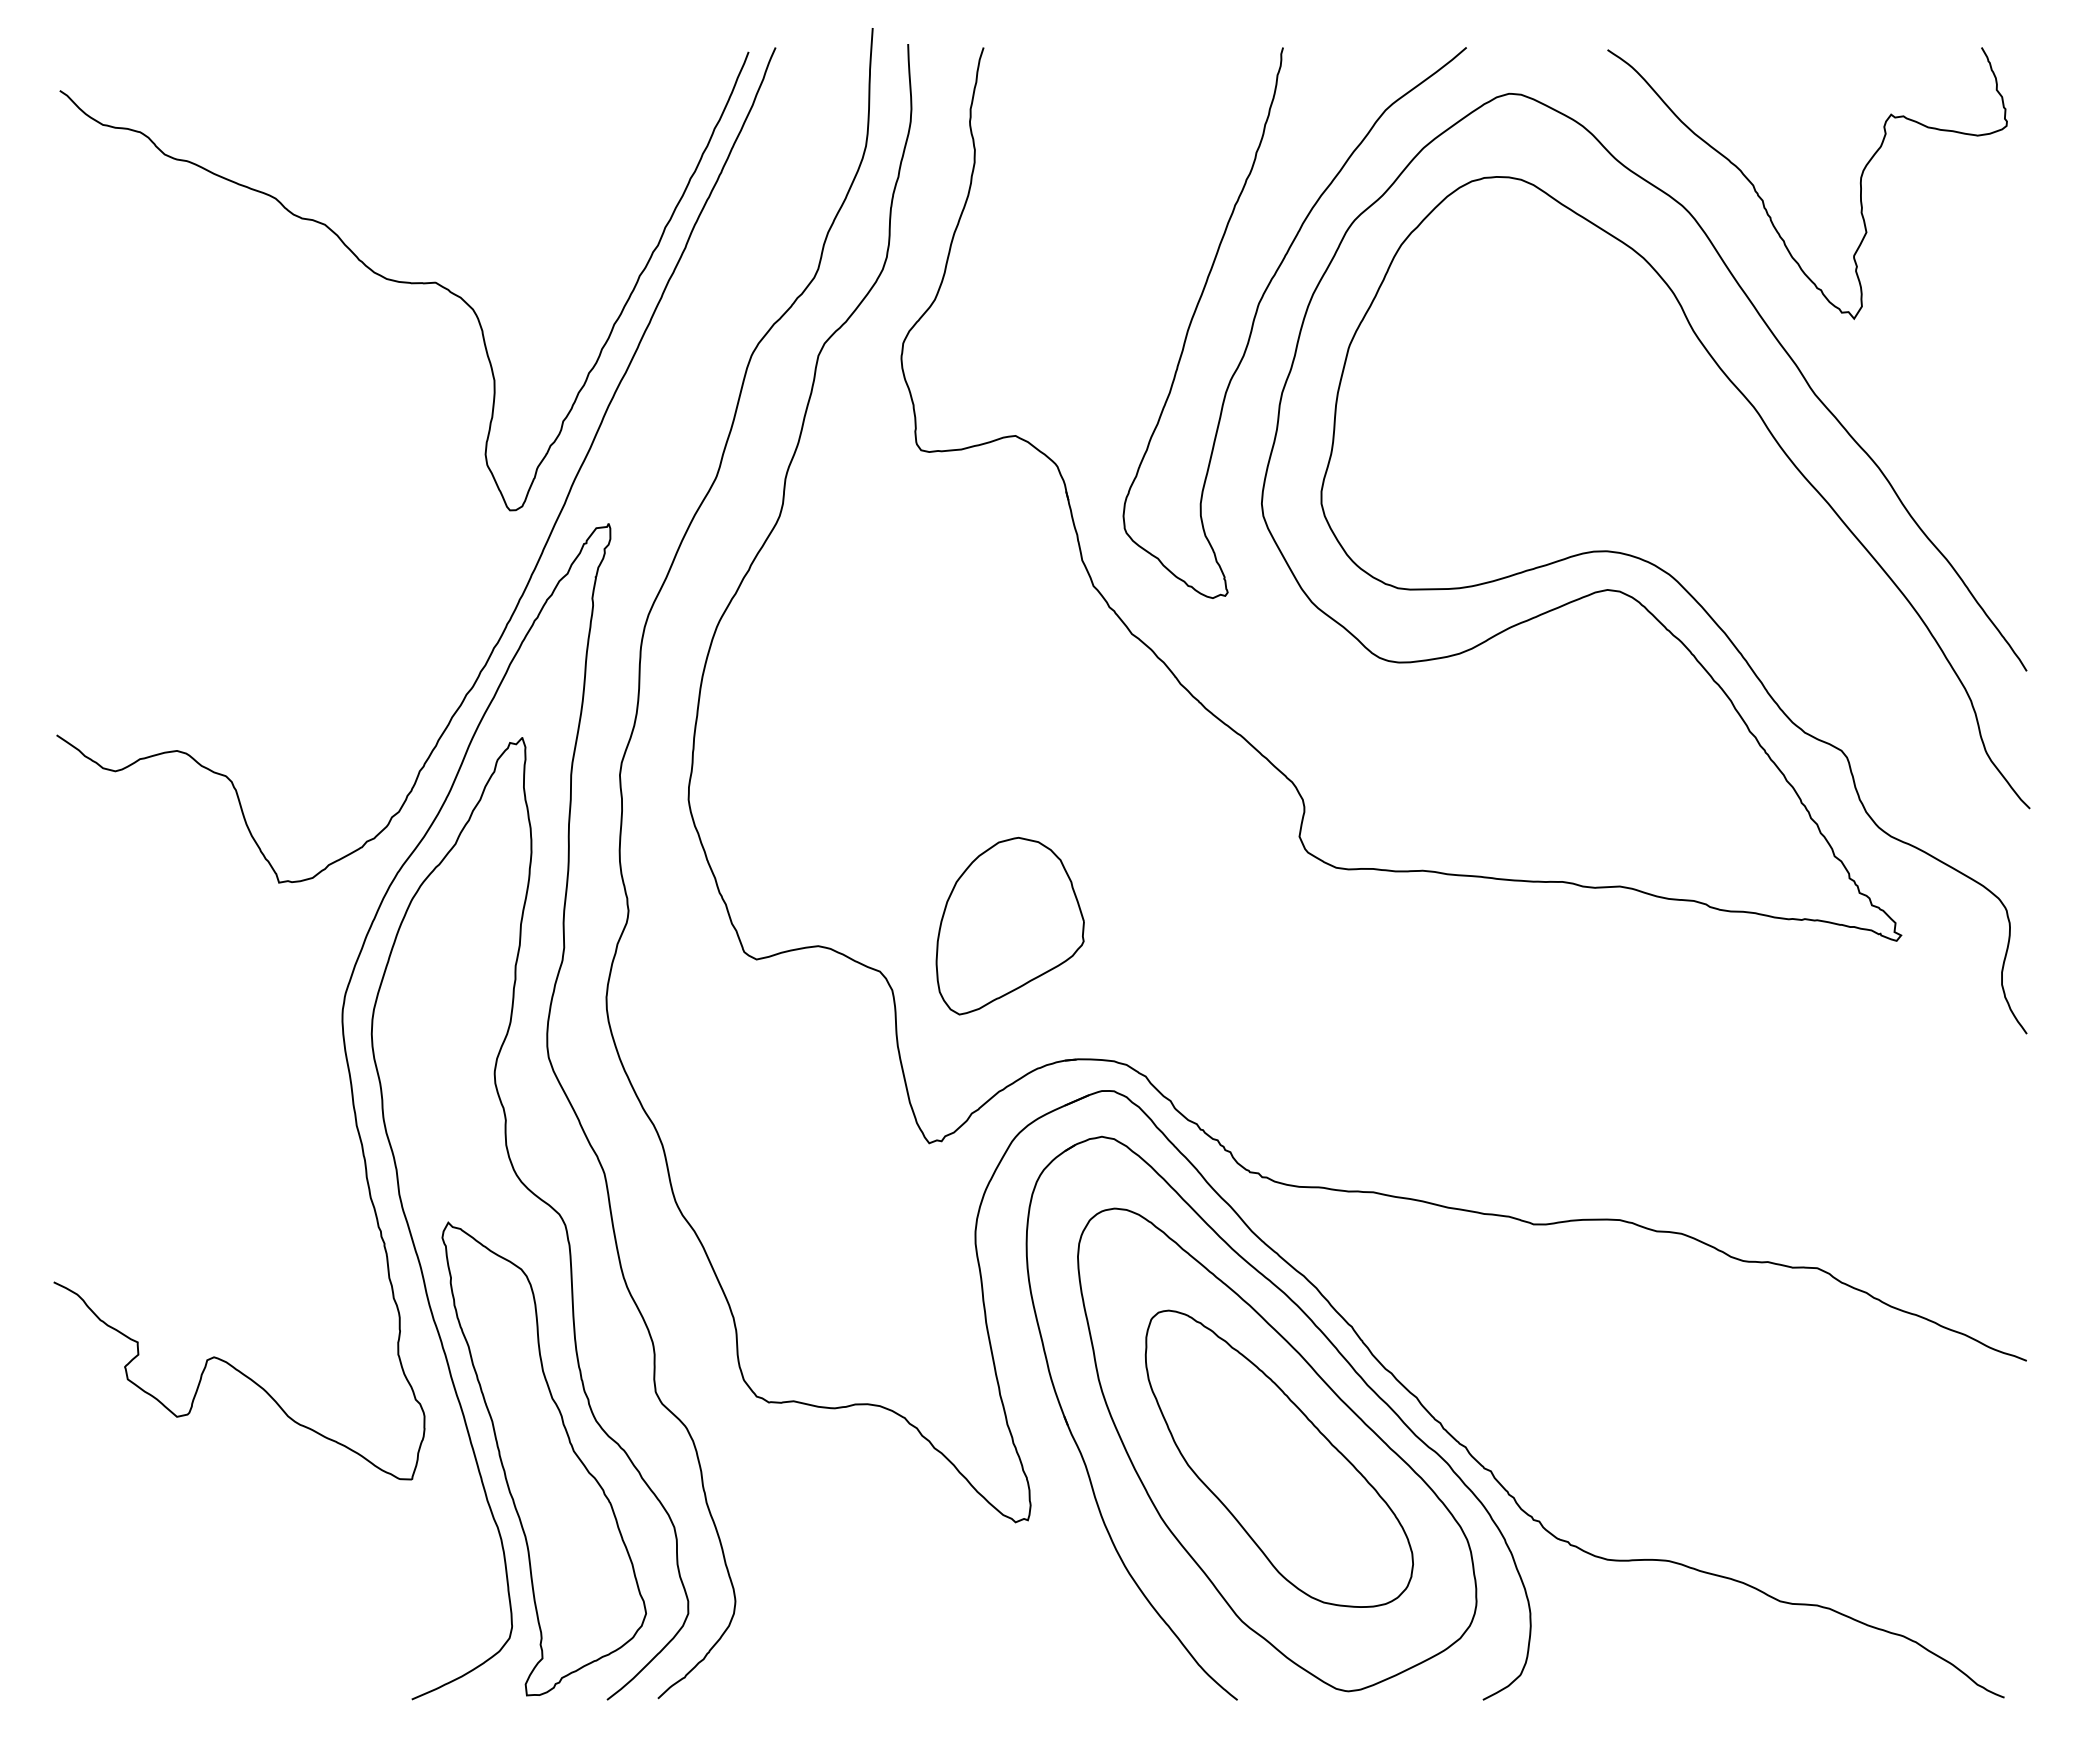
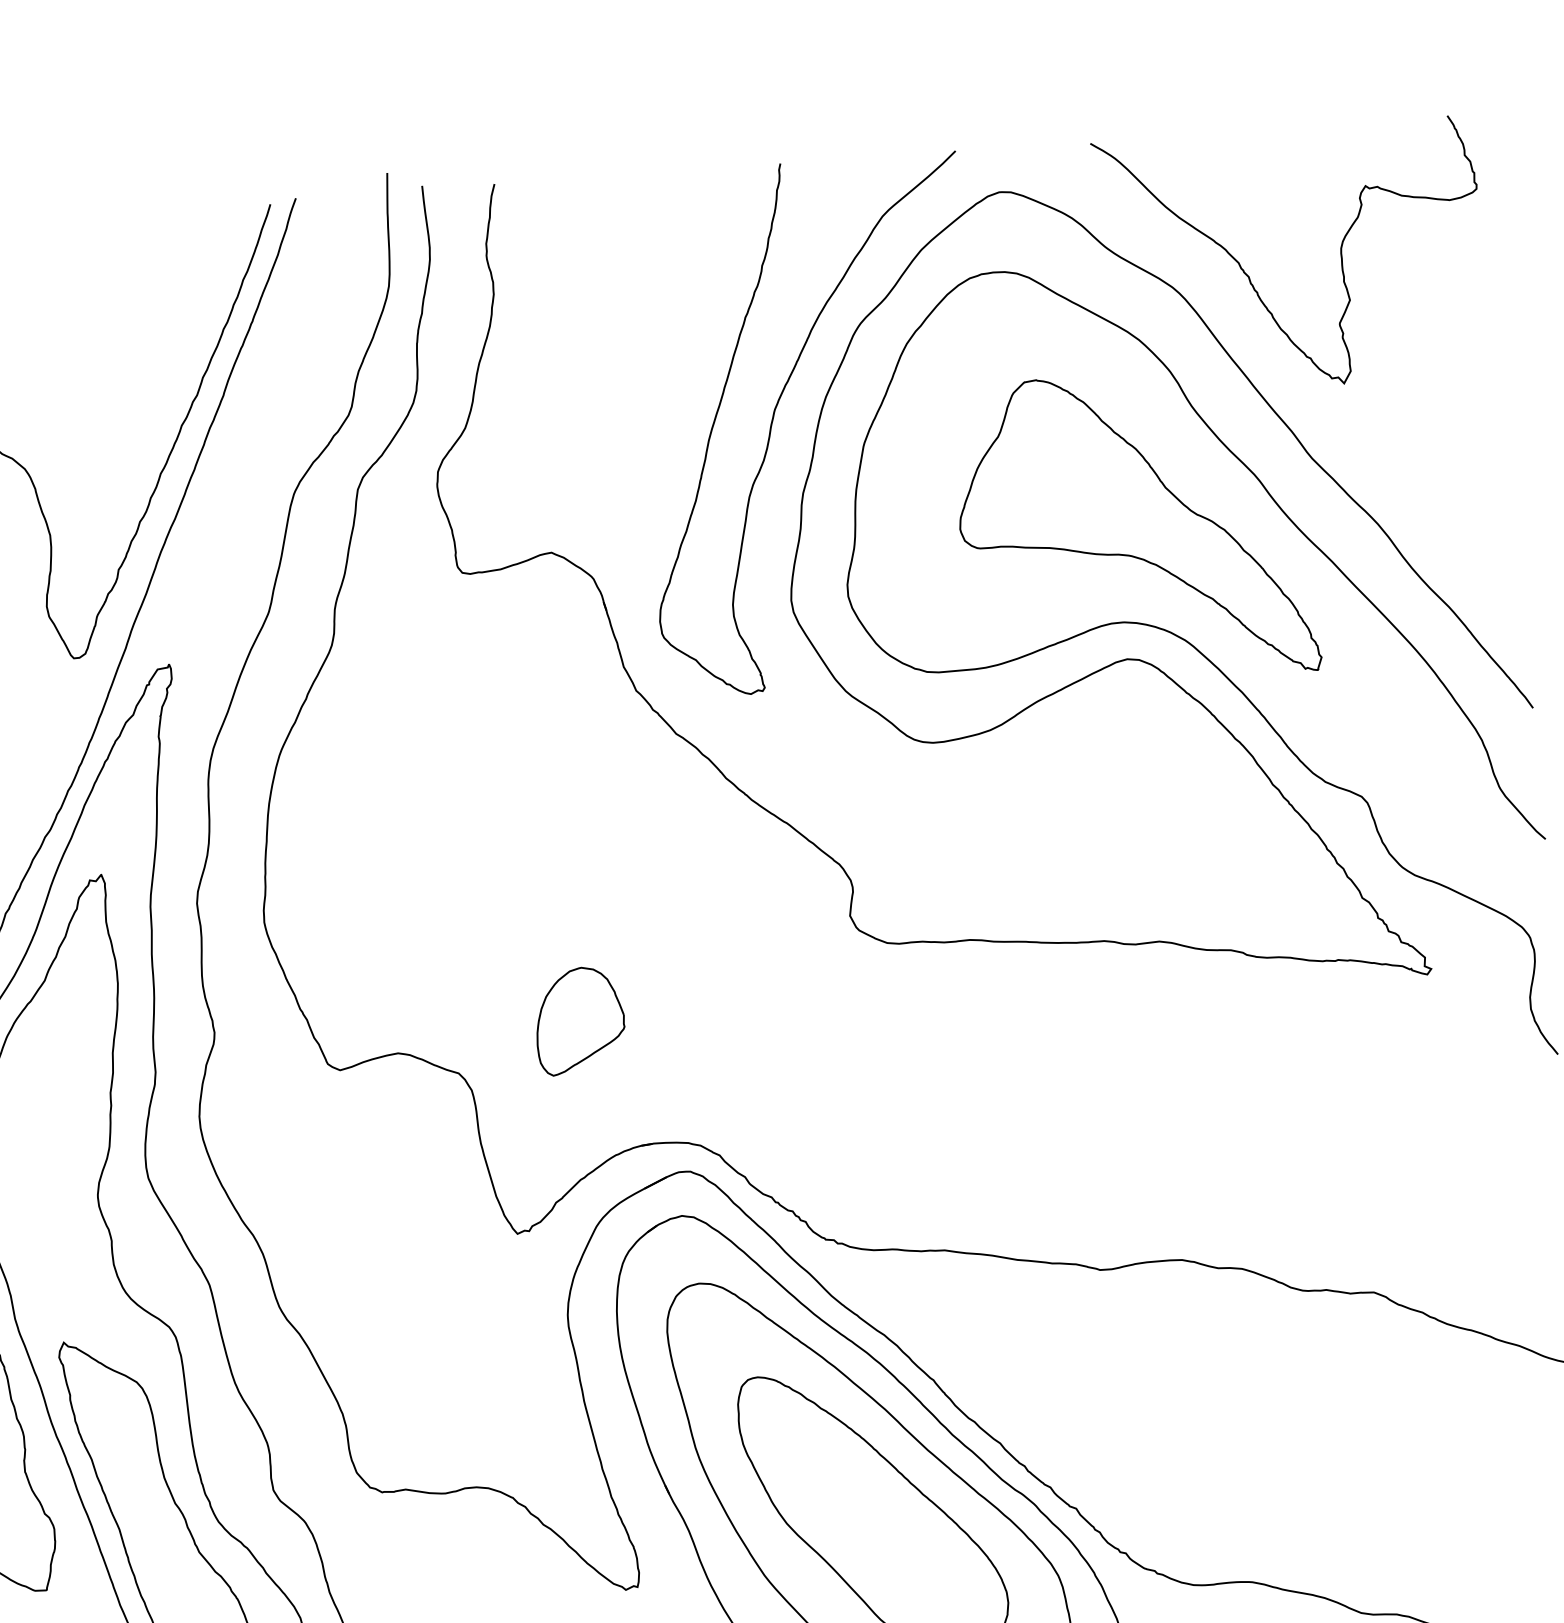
part: (1626, 453) -> (1136, 527), added
part: (1010, 925) -> (580, 1020), size x0.62

